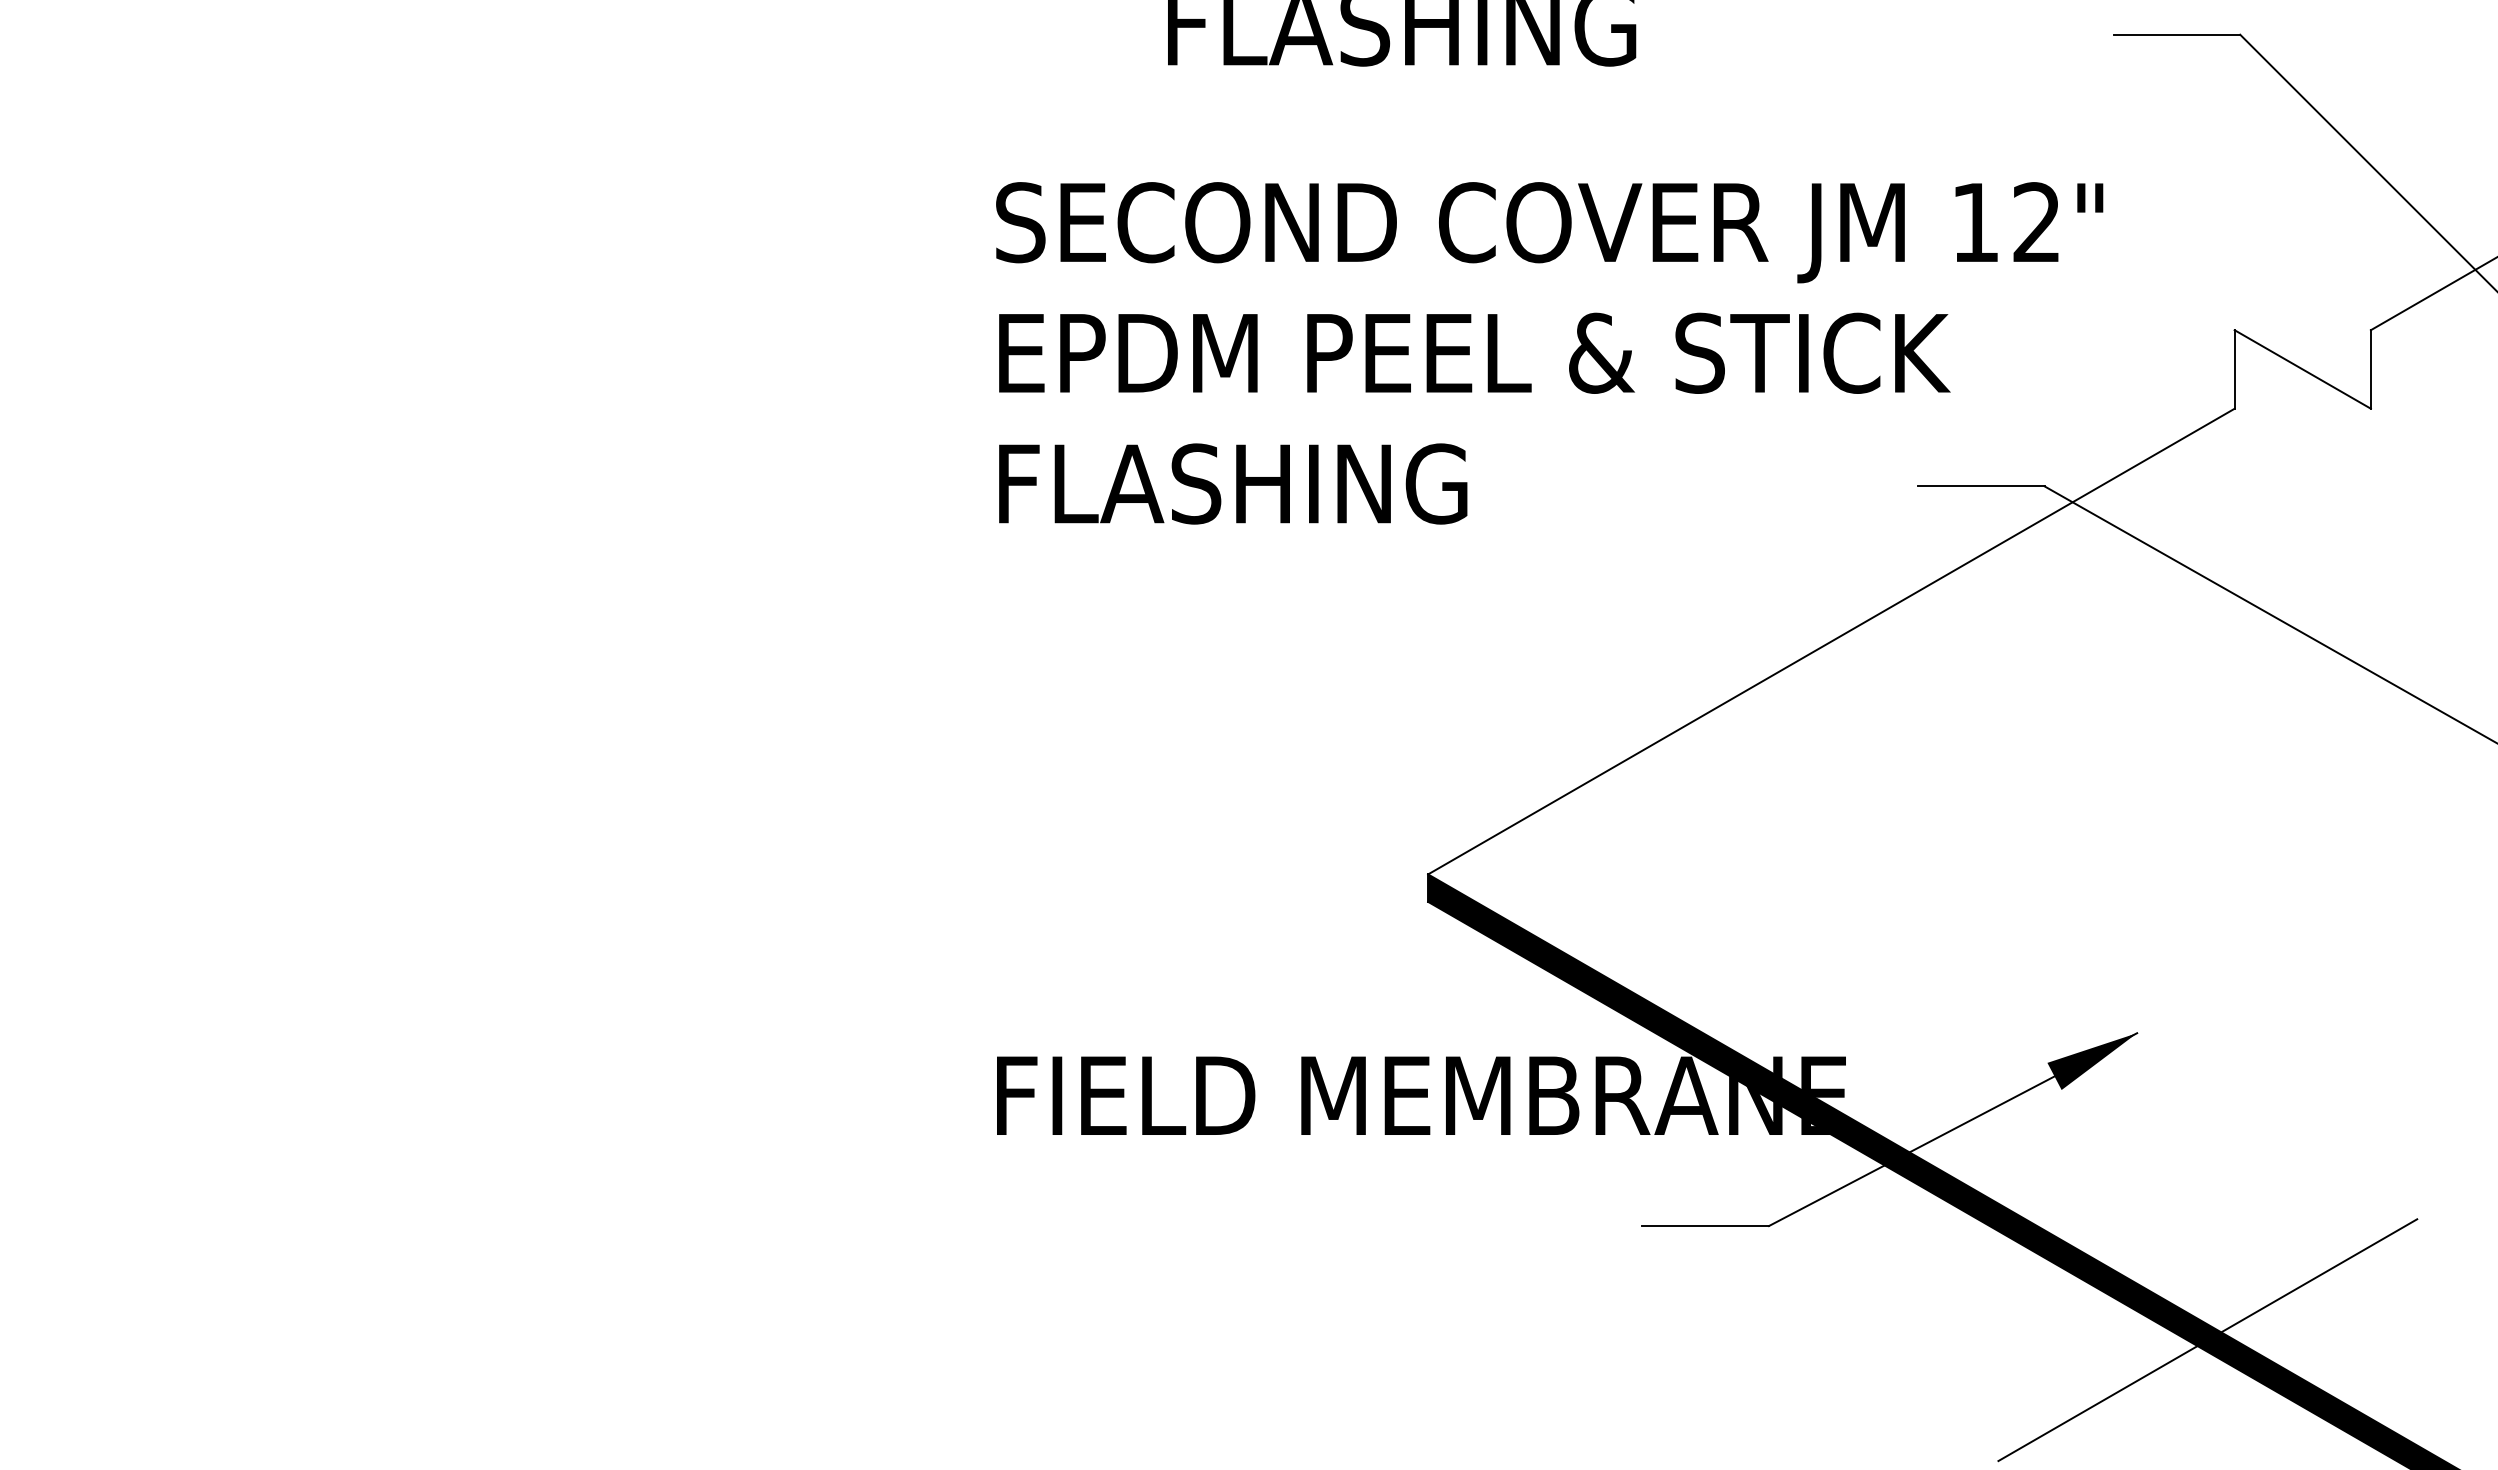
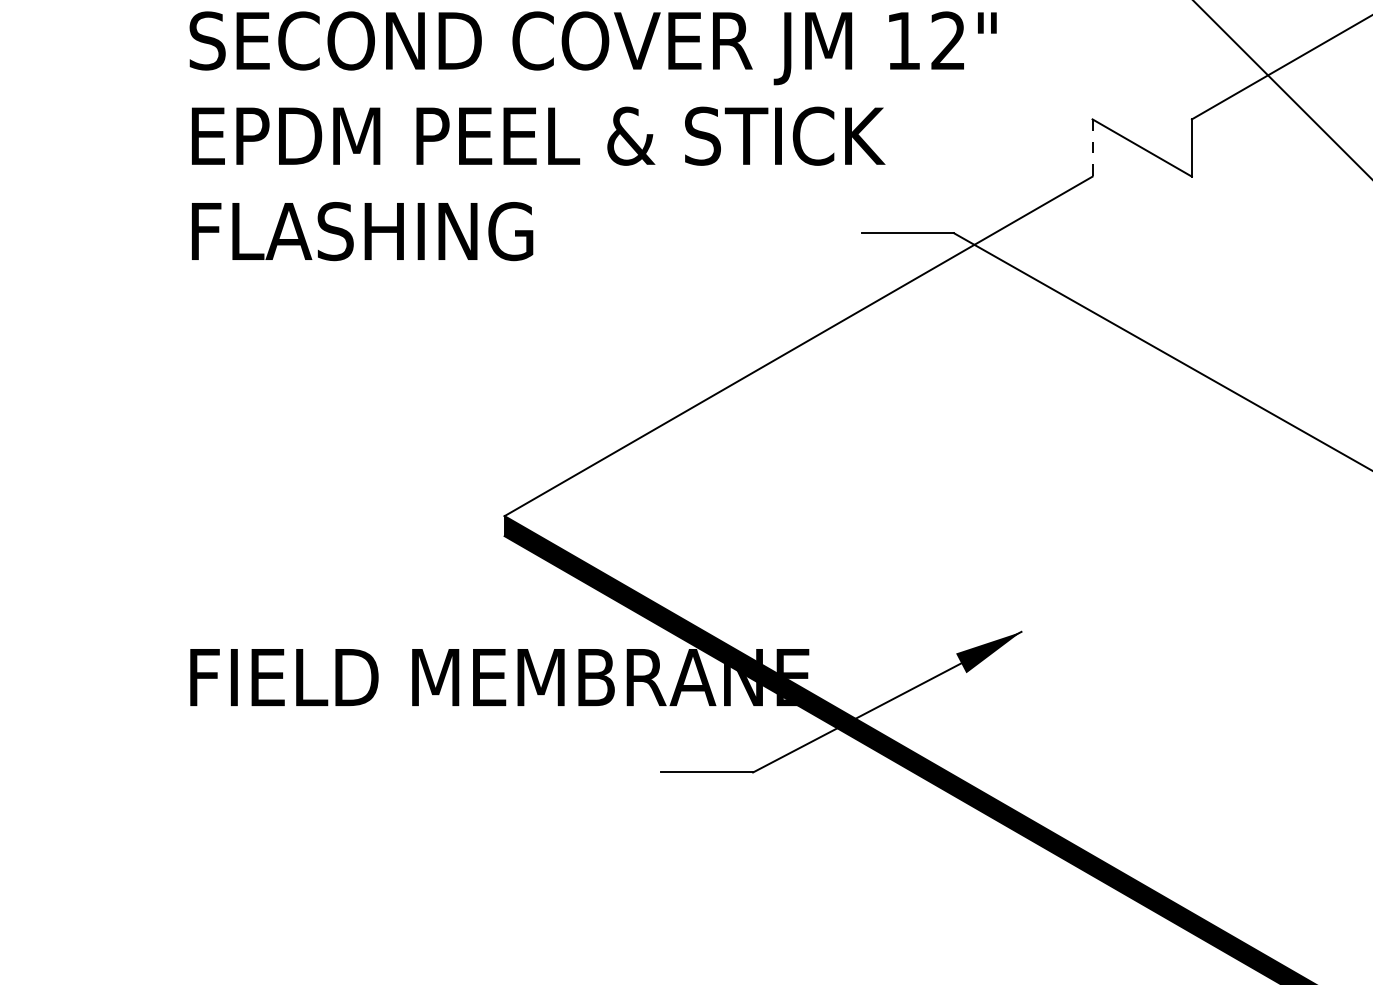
line: (2234, 369) -> (1092, 148), solid -> dashed
line: (2207, 1340) -> (1072, 855), removed

